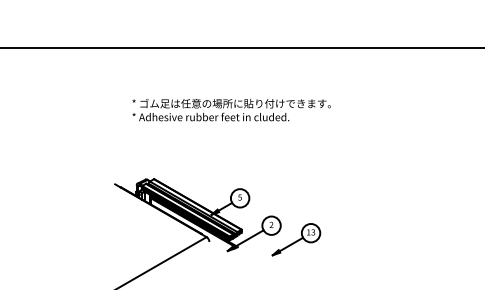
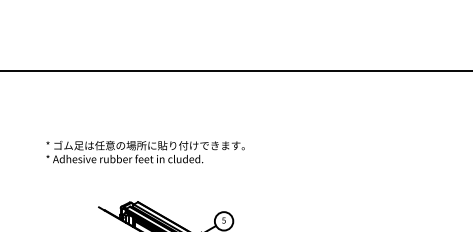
text: (231, 110) -> (145, 152), moved

